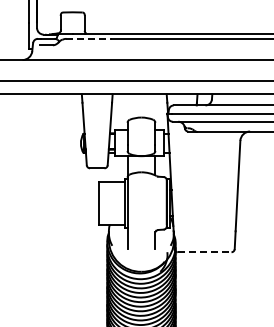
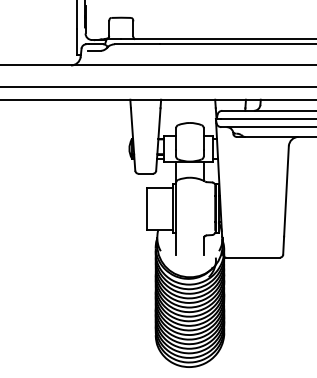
line: (89, 39) -> (137, 44), dashed -> solid
line: (205, 252) -> (253, 257), dashed -> solid

